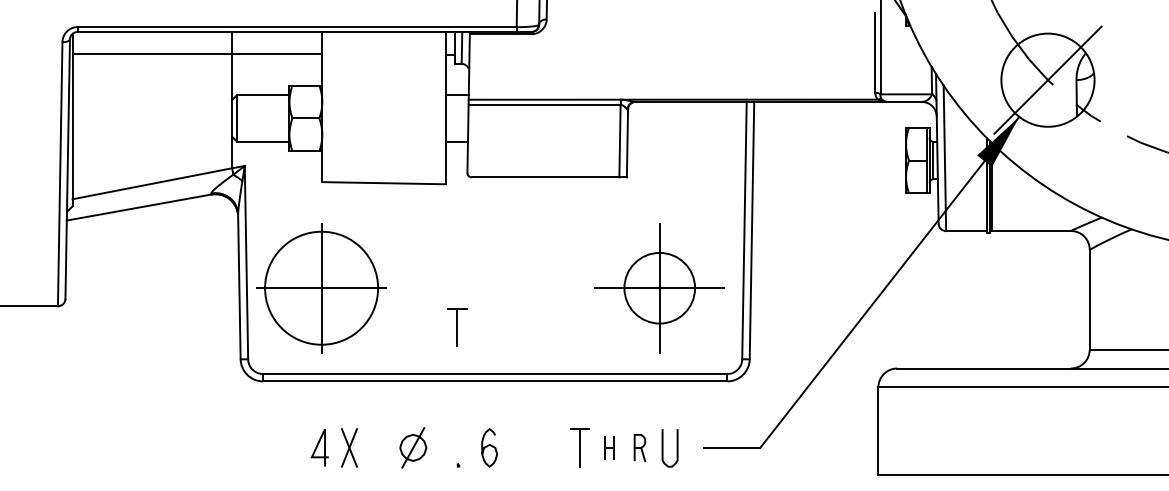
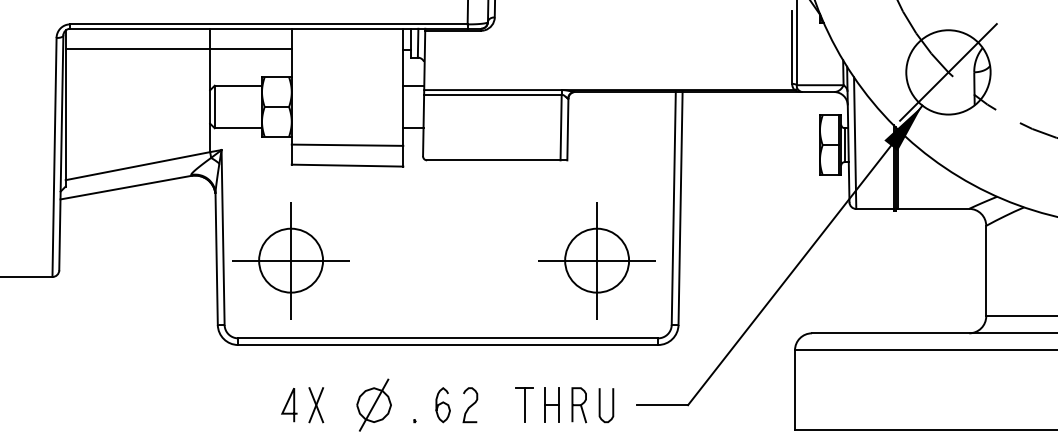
line: (383, 159) -> (347, 144), added
circle: (322, 288) -> (291, 260), size x0.62
part: (456, 326) -> (413, 295), removed
part: (412, 447) -> (373, 404), size x1.43
part: (609, 447) -> (551, 404), size x1.67
curve: (519, 448) -> (470, 405), added
part: (639, 448) -> (578, 405), size x1.43

